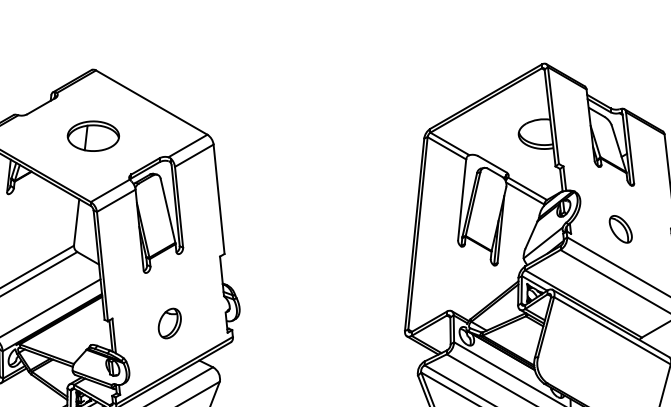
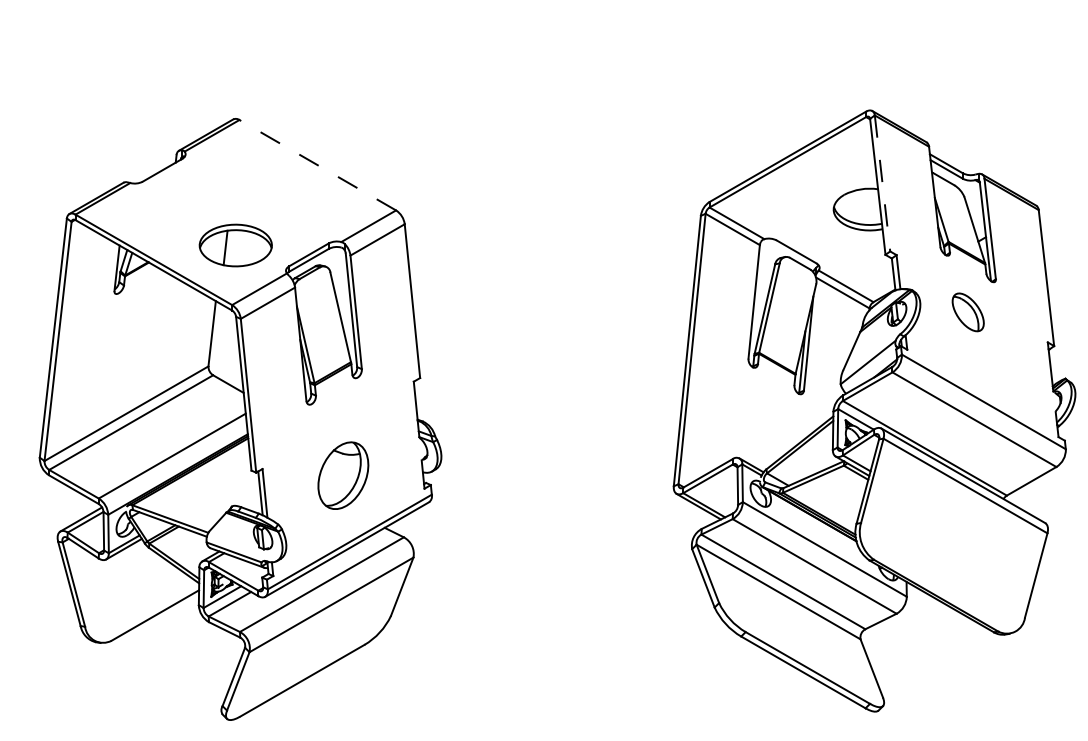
line: (151, 102) -> (317, 164), solid -> dashed
line: (553, 115) -> (882, 183), solid -> dashed
part: (93, 136) -> (235, 245), moved
part: (620, 229) -> (967, 312), moved
part: (169, 323) -> (342, 475), size x1.6

